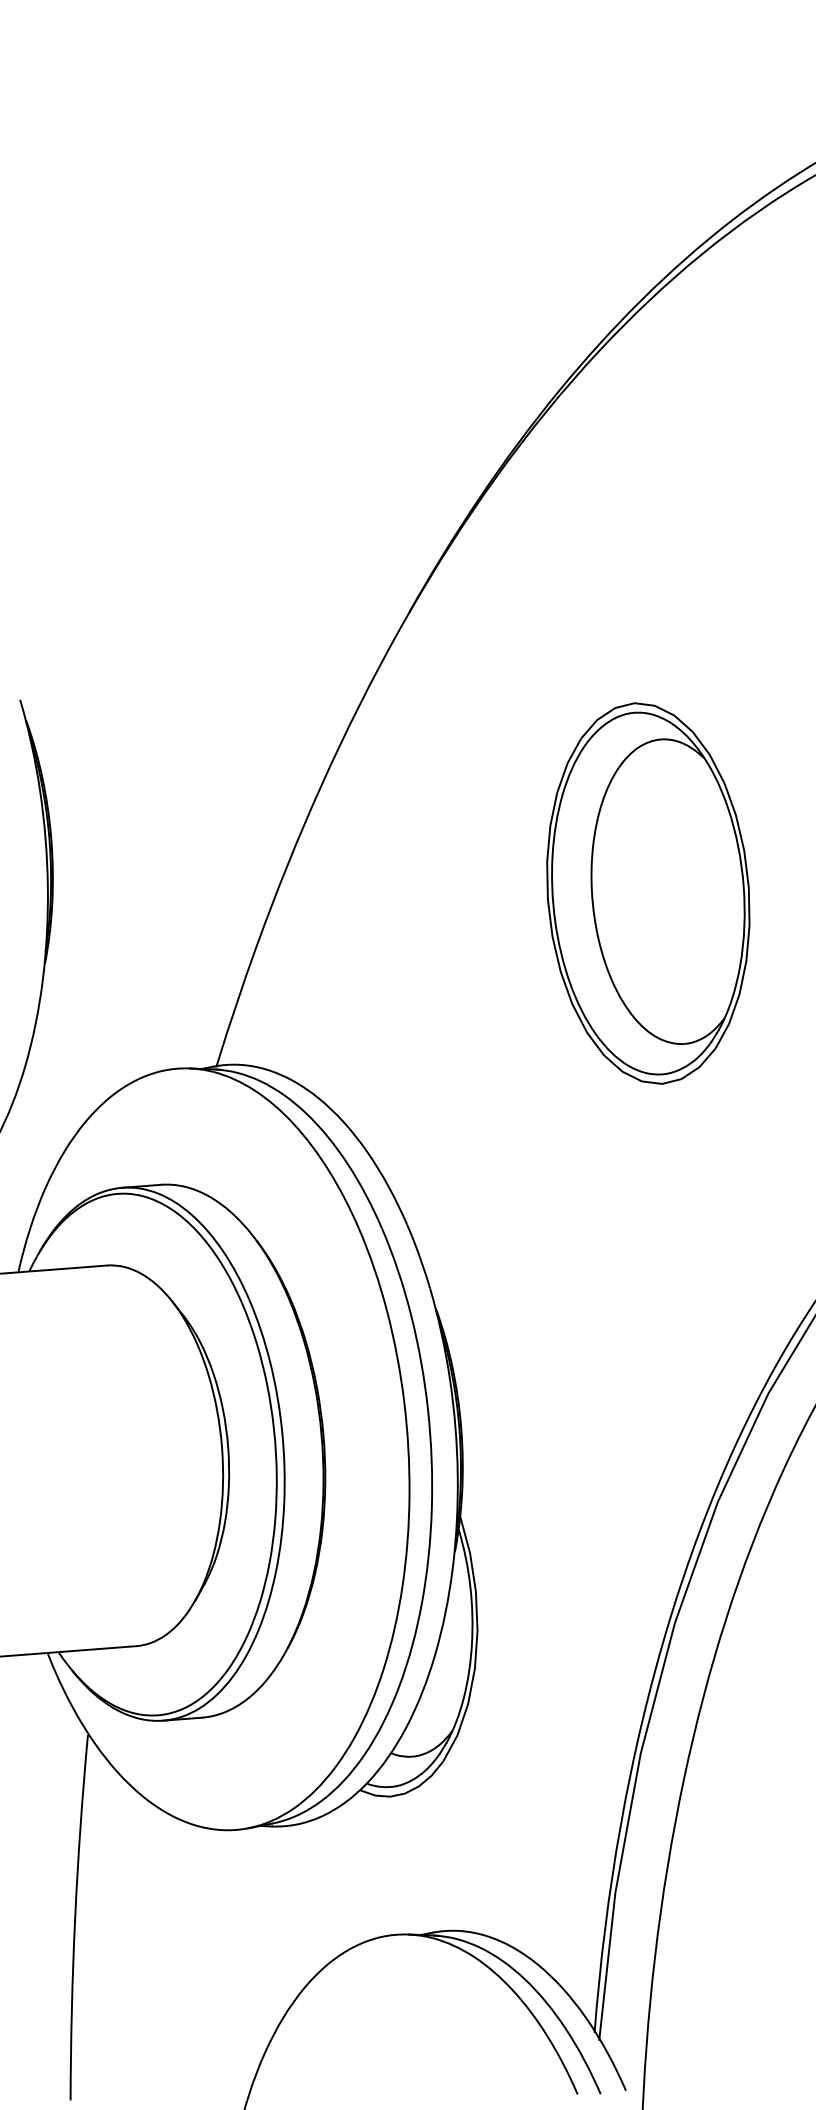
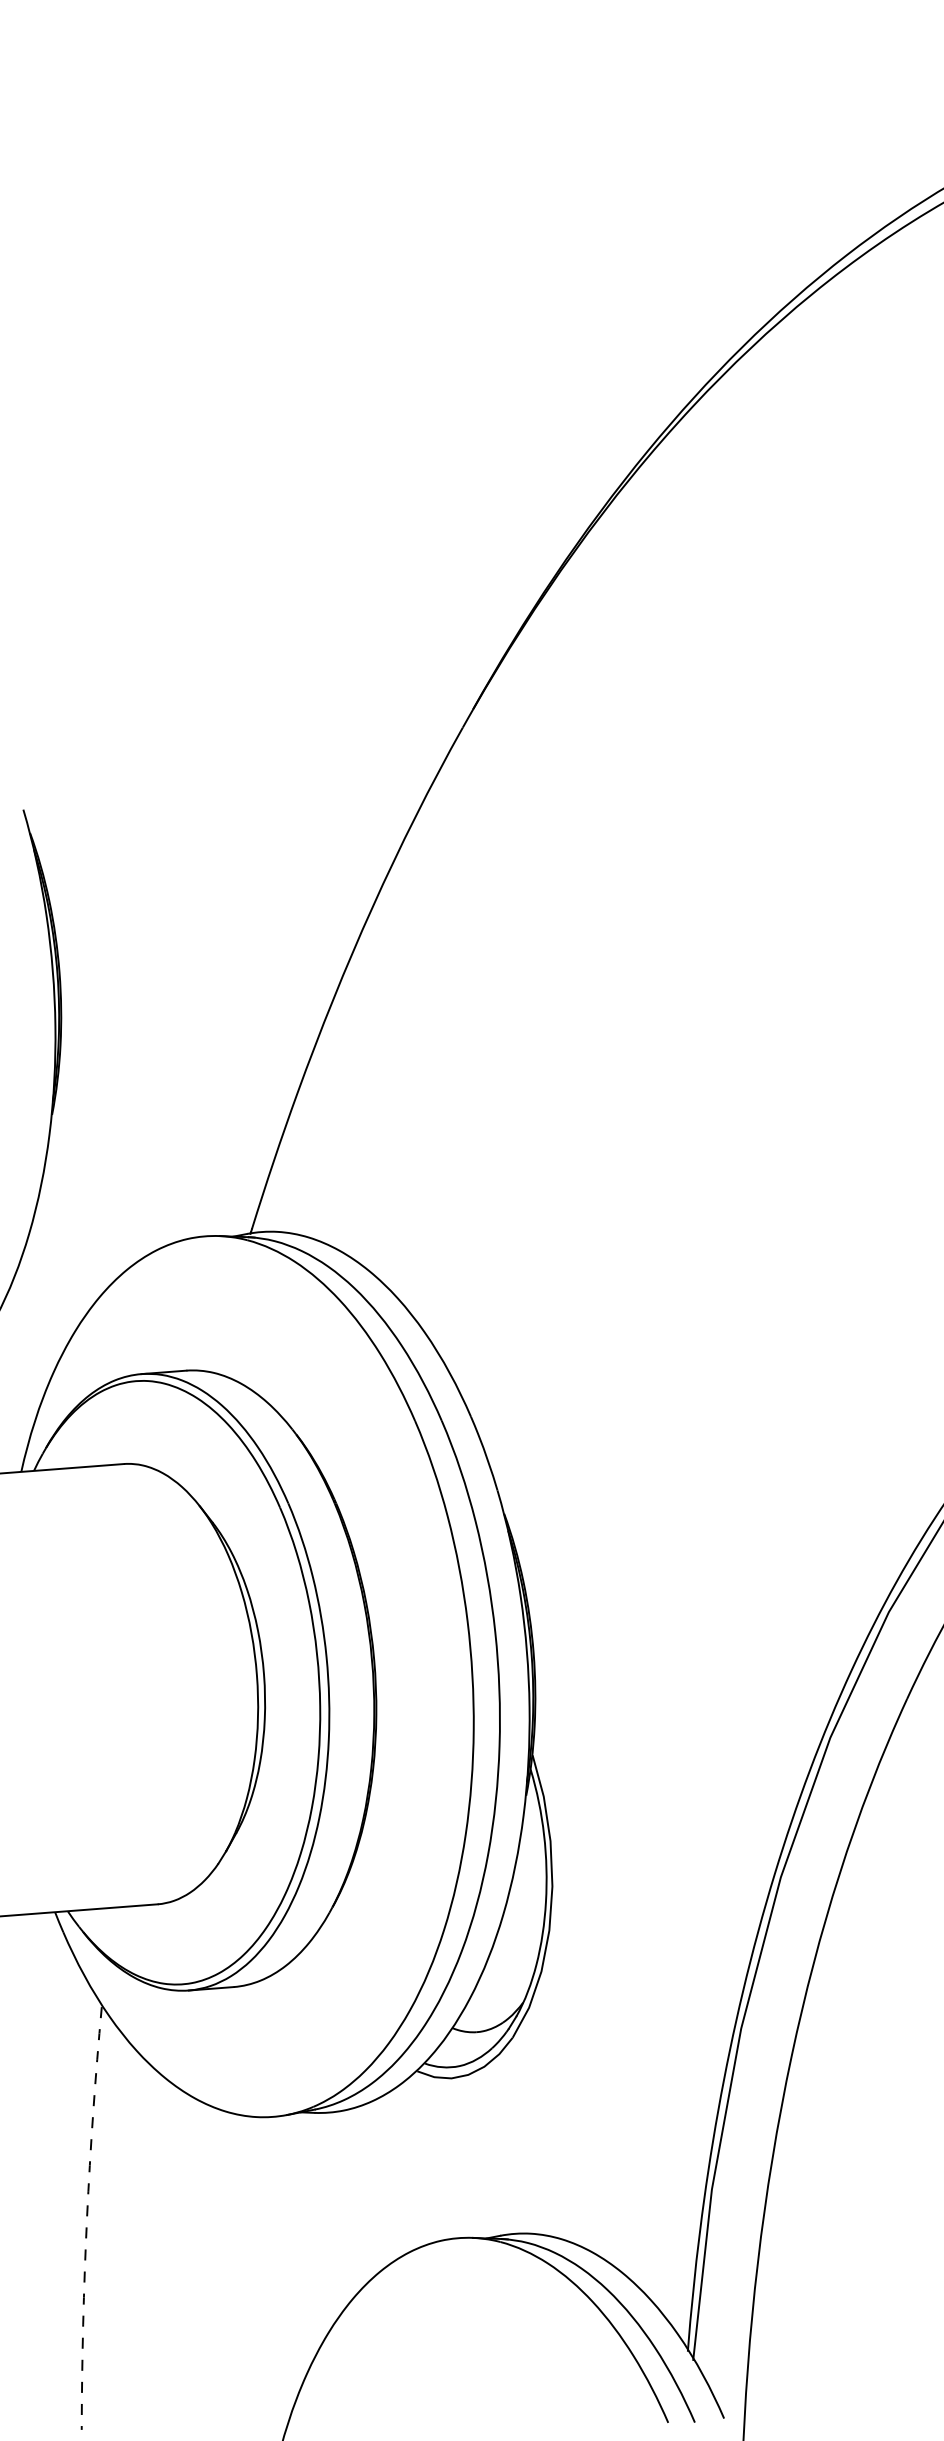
part: (647, 893) -> (749, 1033), removed
arc: (75, 1917) -> (87, 2218), solid -> dashed

